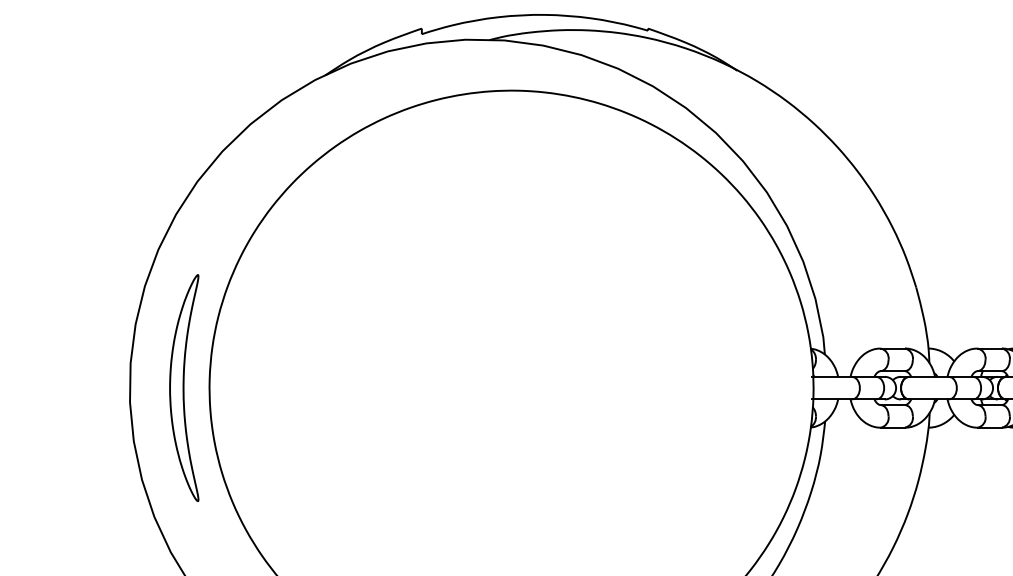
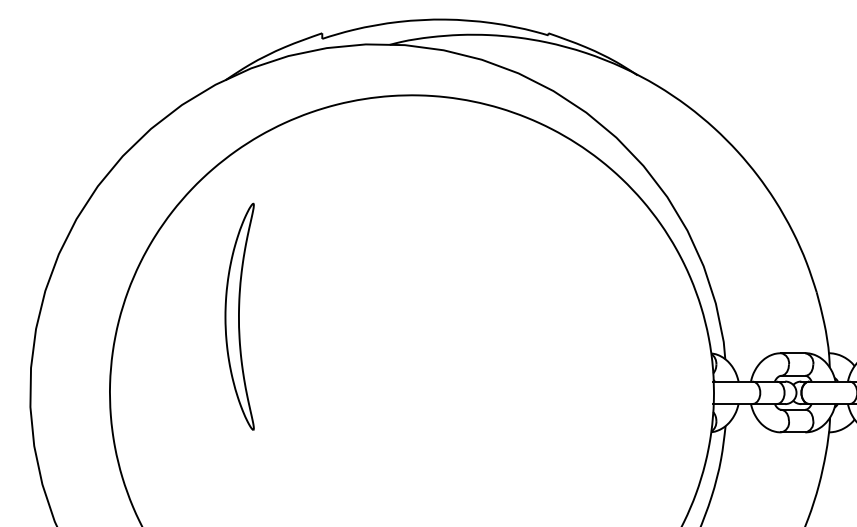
part: (184, 387) -> (239, 316), moved

